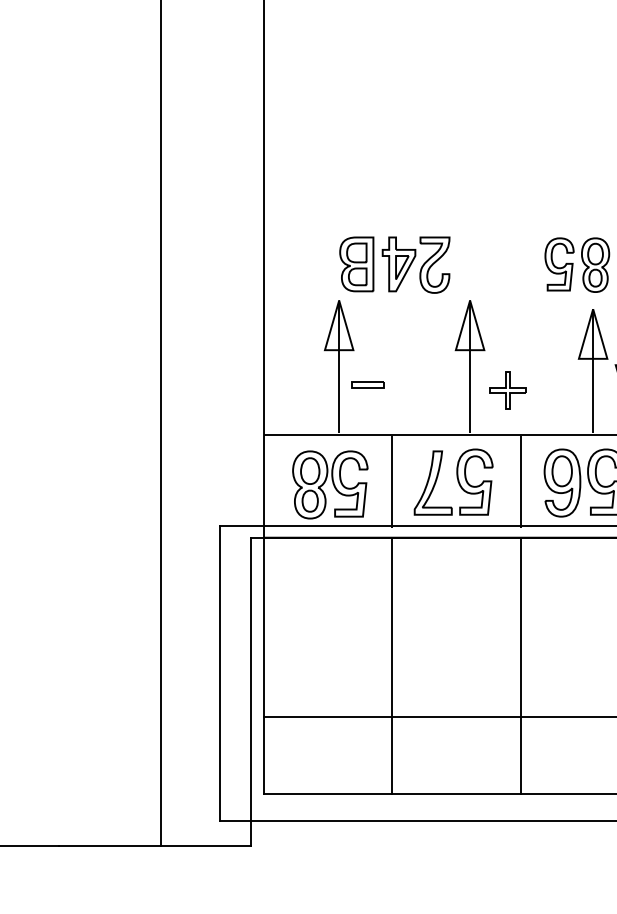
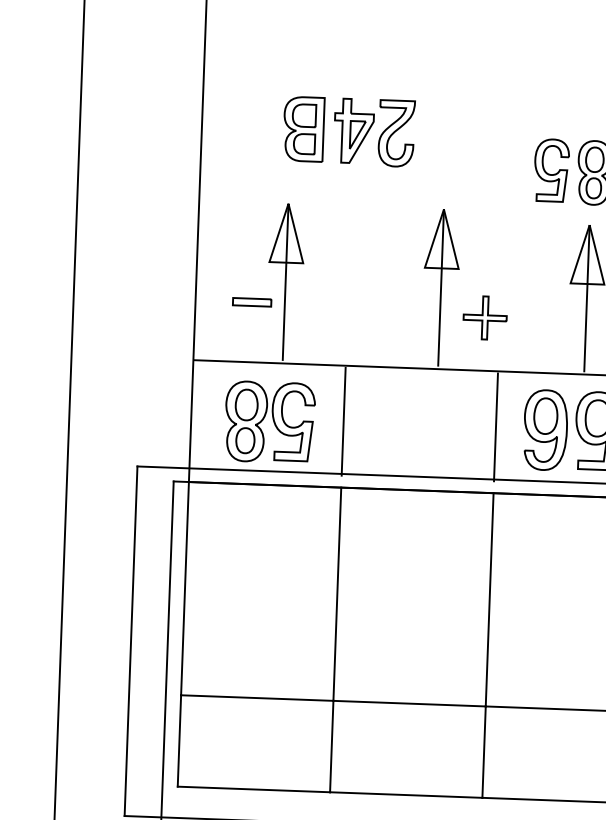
part: (394, 264) -> (348, 131), moved
part: (367, 384) -> (251, 302), moved
part: (453, 481) -> (416, 423), removed

